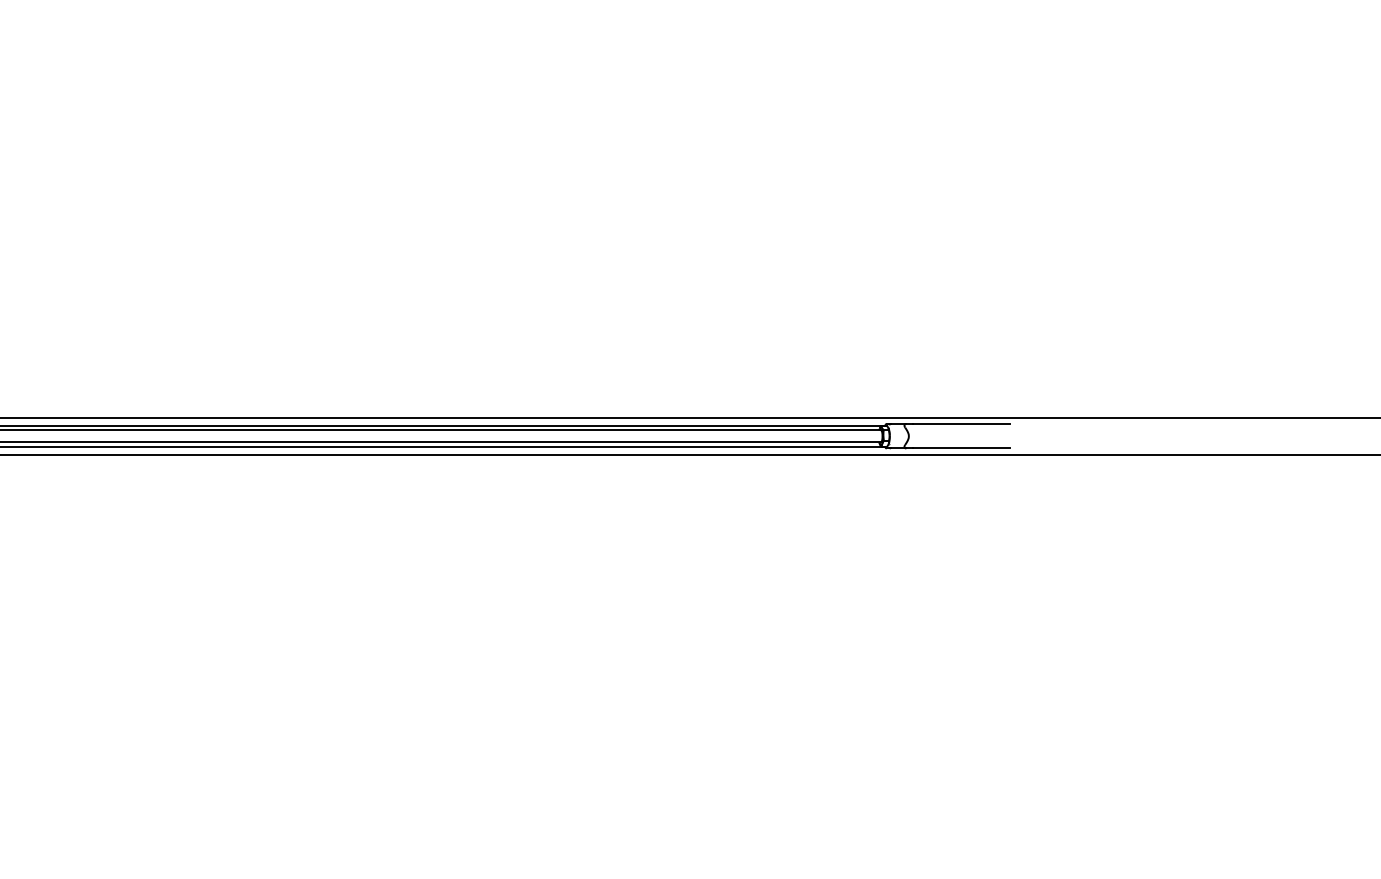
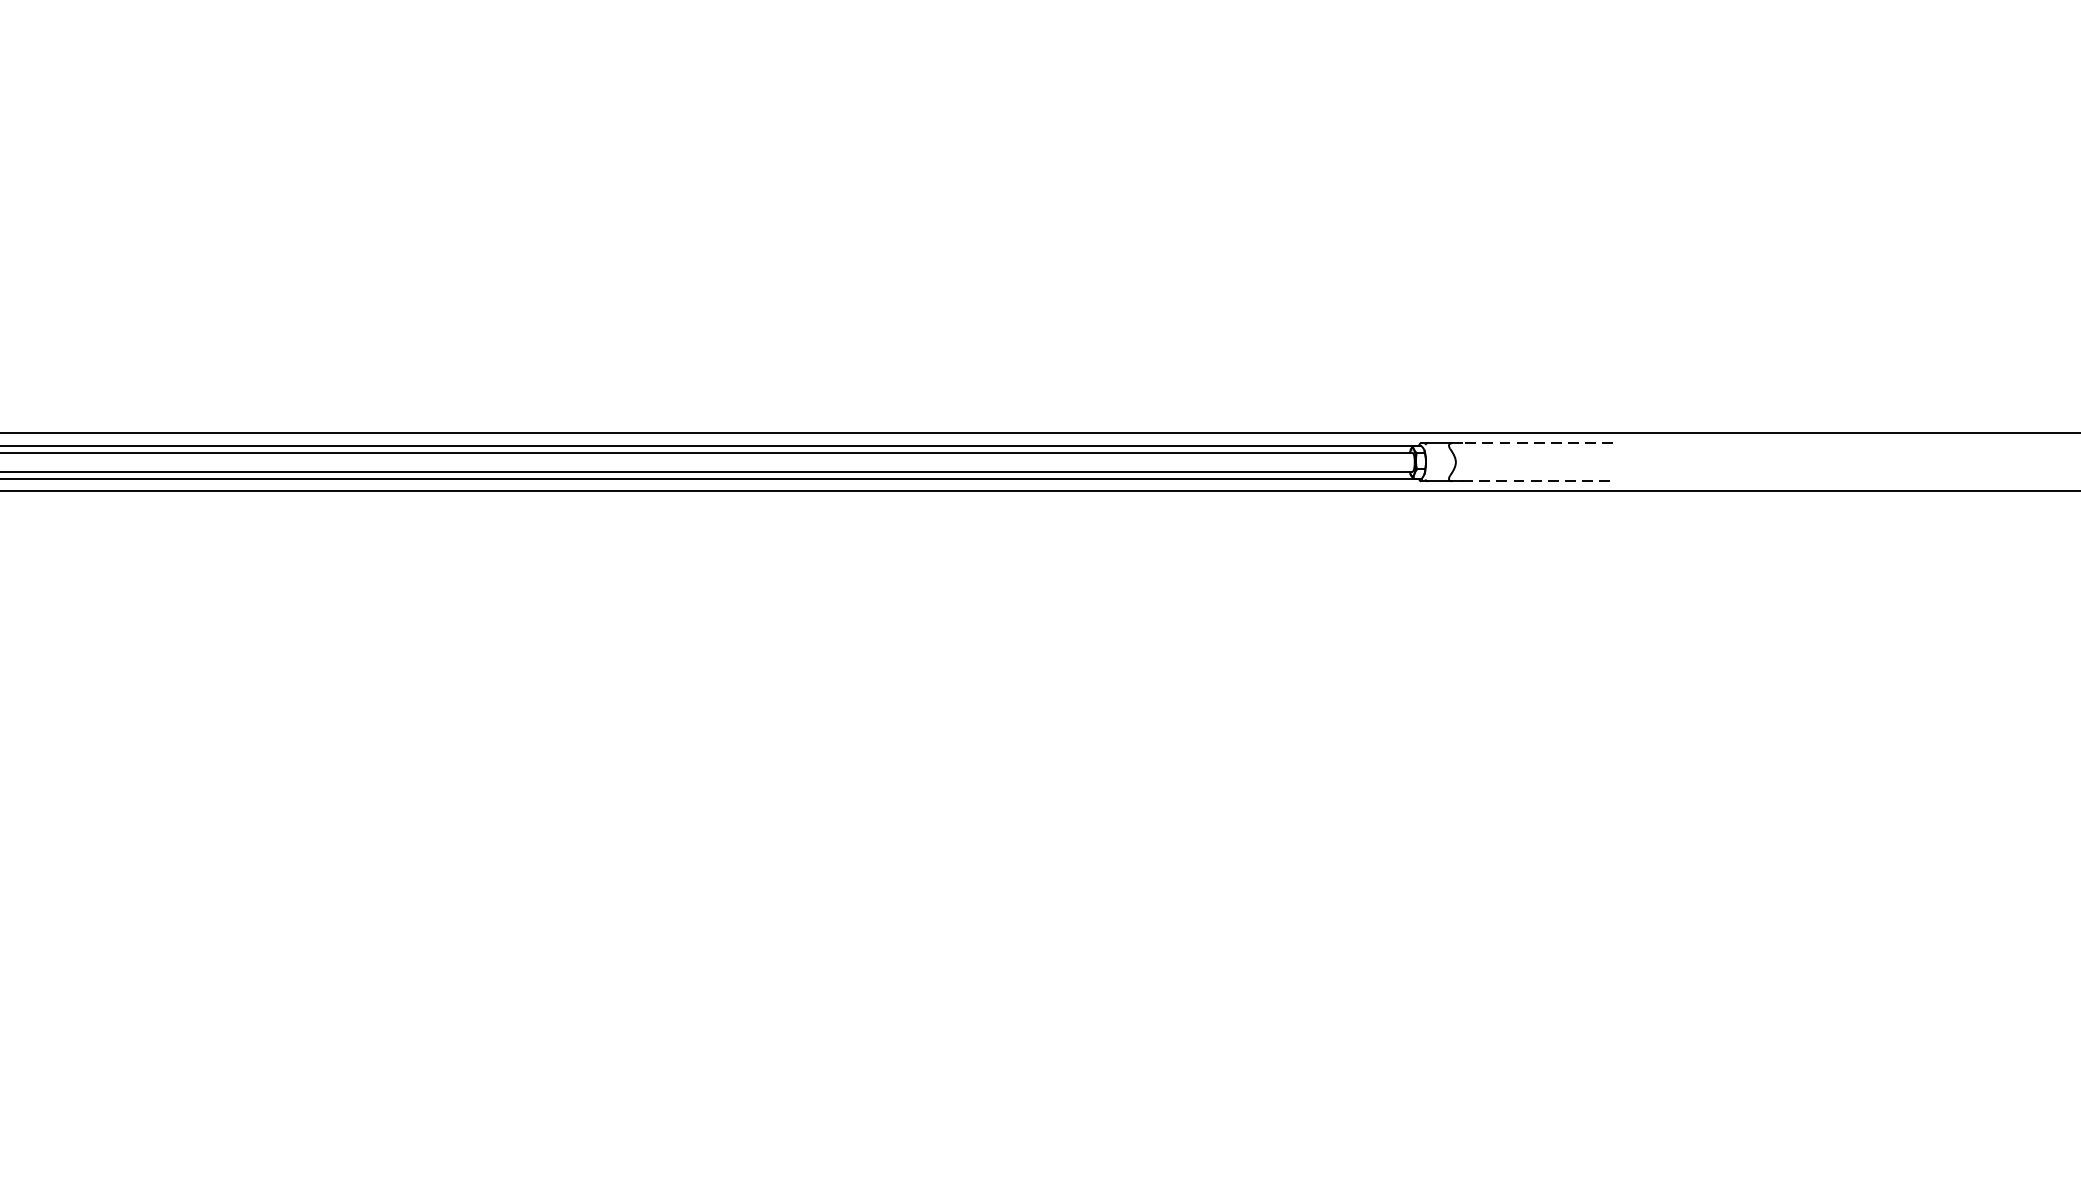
line: (961, 424) -> (1537, 443), solid -> dashed
line: (961, 448) -> (1537, 481), solid -> dashed

